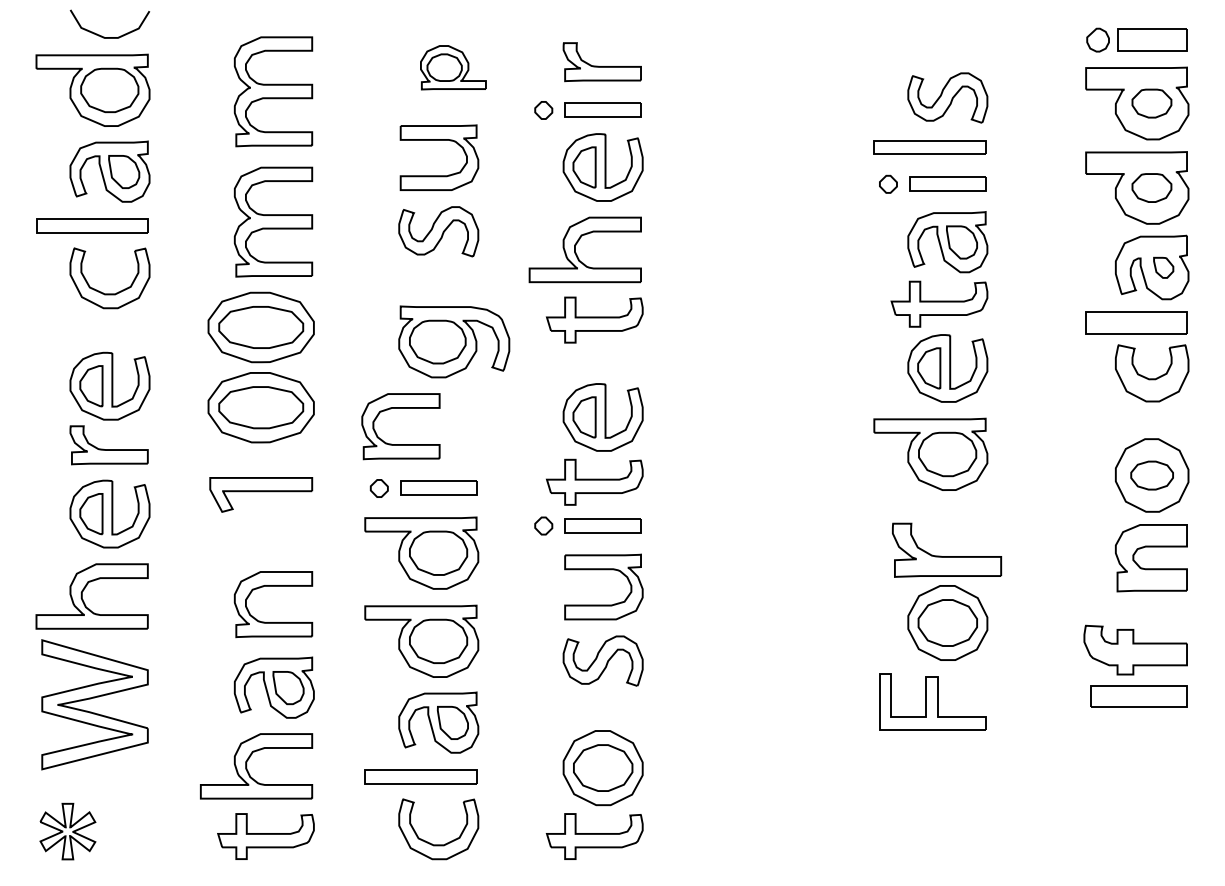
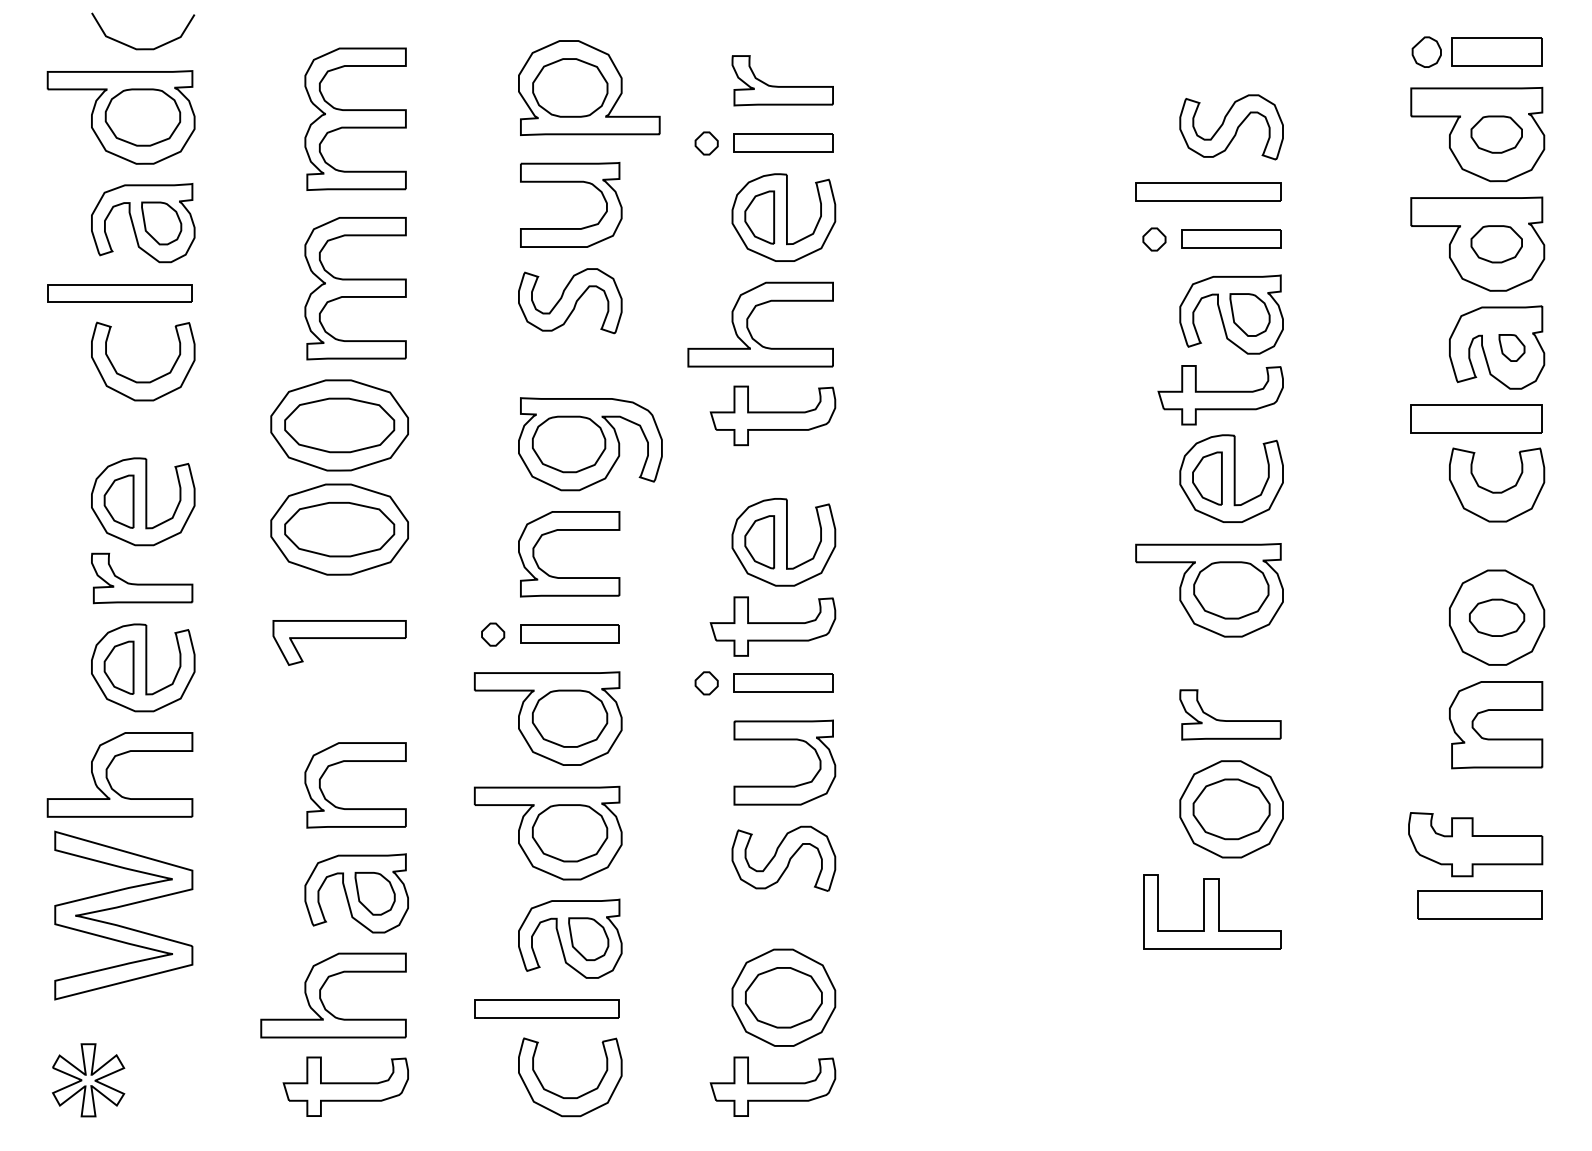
part: (453, 67) -> (589, 87), size x1.67
part: (401, 444) -> (569, 577), moved
part: (946, 550) -> (1230, 714), size x0.71

